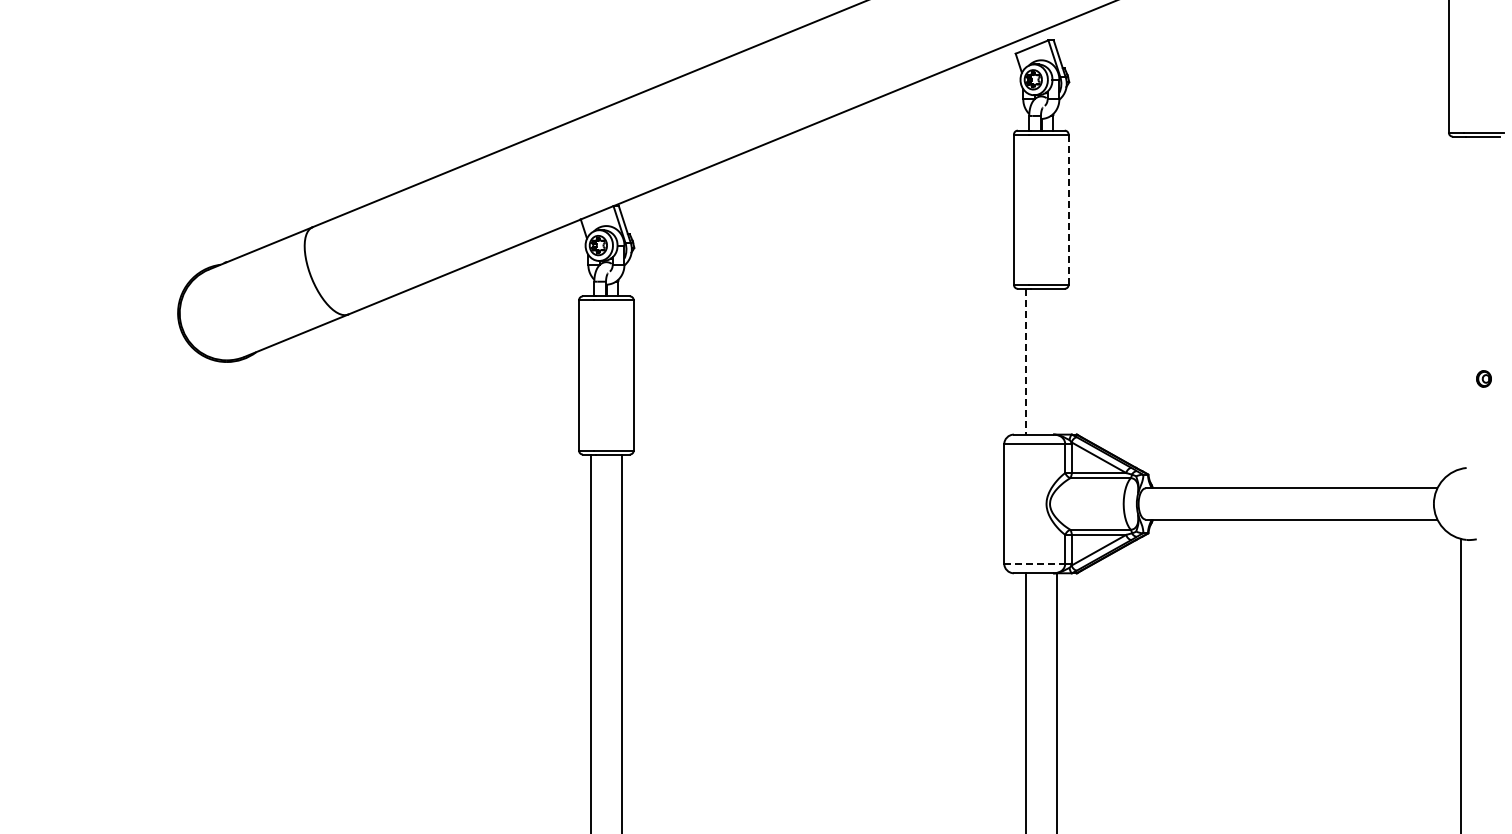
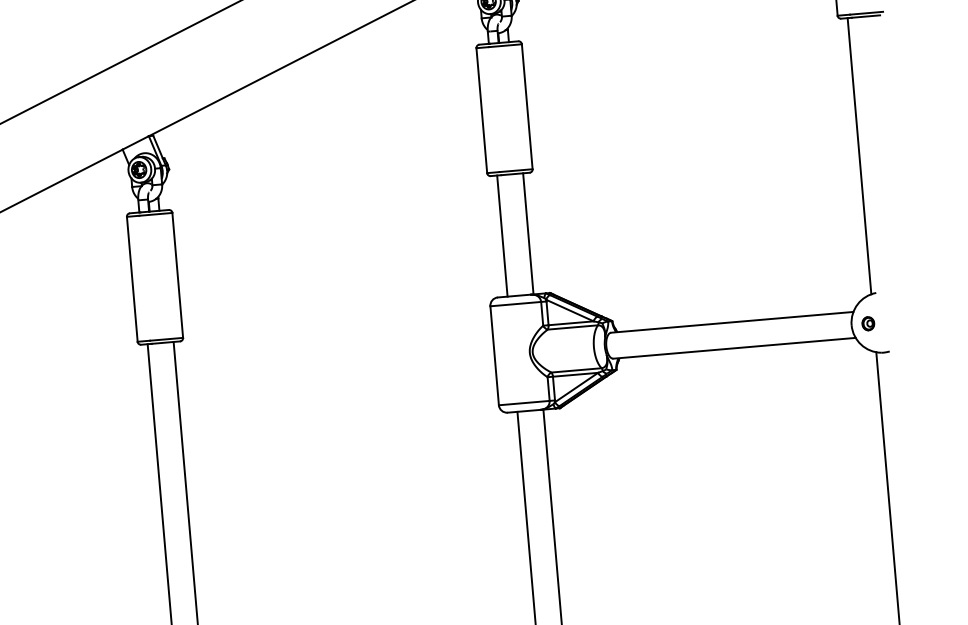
line: (1068, 209) -> (527, 106), dashed -> solid
line: (1460, 302) -> (859, 155), added
line: (1025, 361) -> (502, 235), dashed -> solid
line: (1056, 361) -> (527, 233), added
part: (1483, 378) -> (867, 323), moved
line: (1034, 563) -> (524, 403), dashed -> solid

